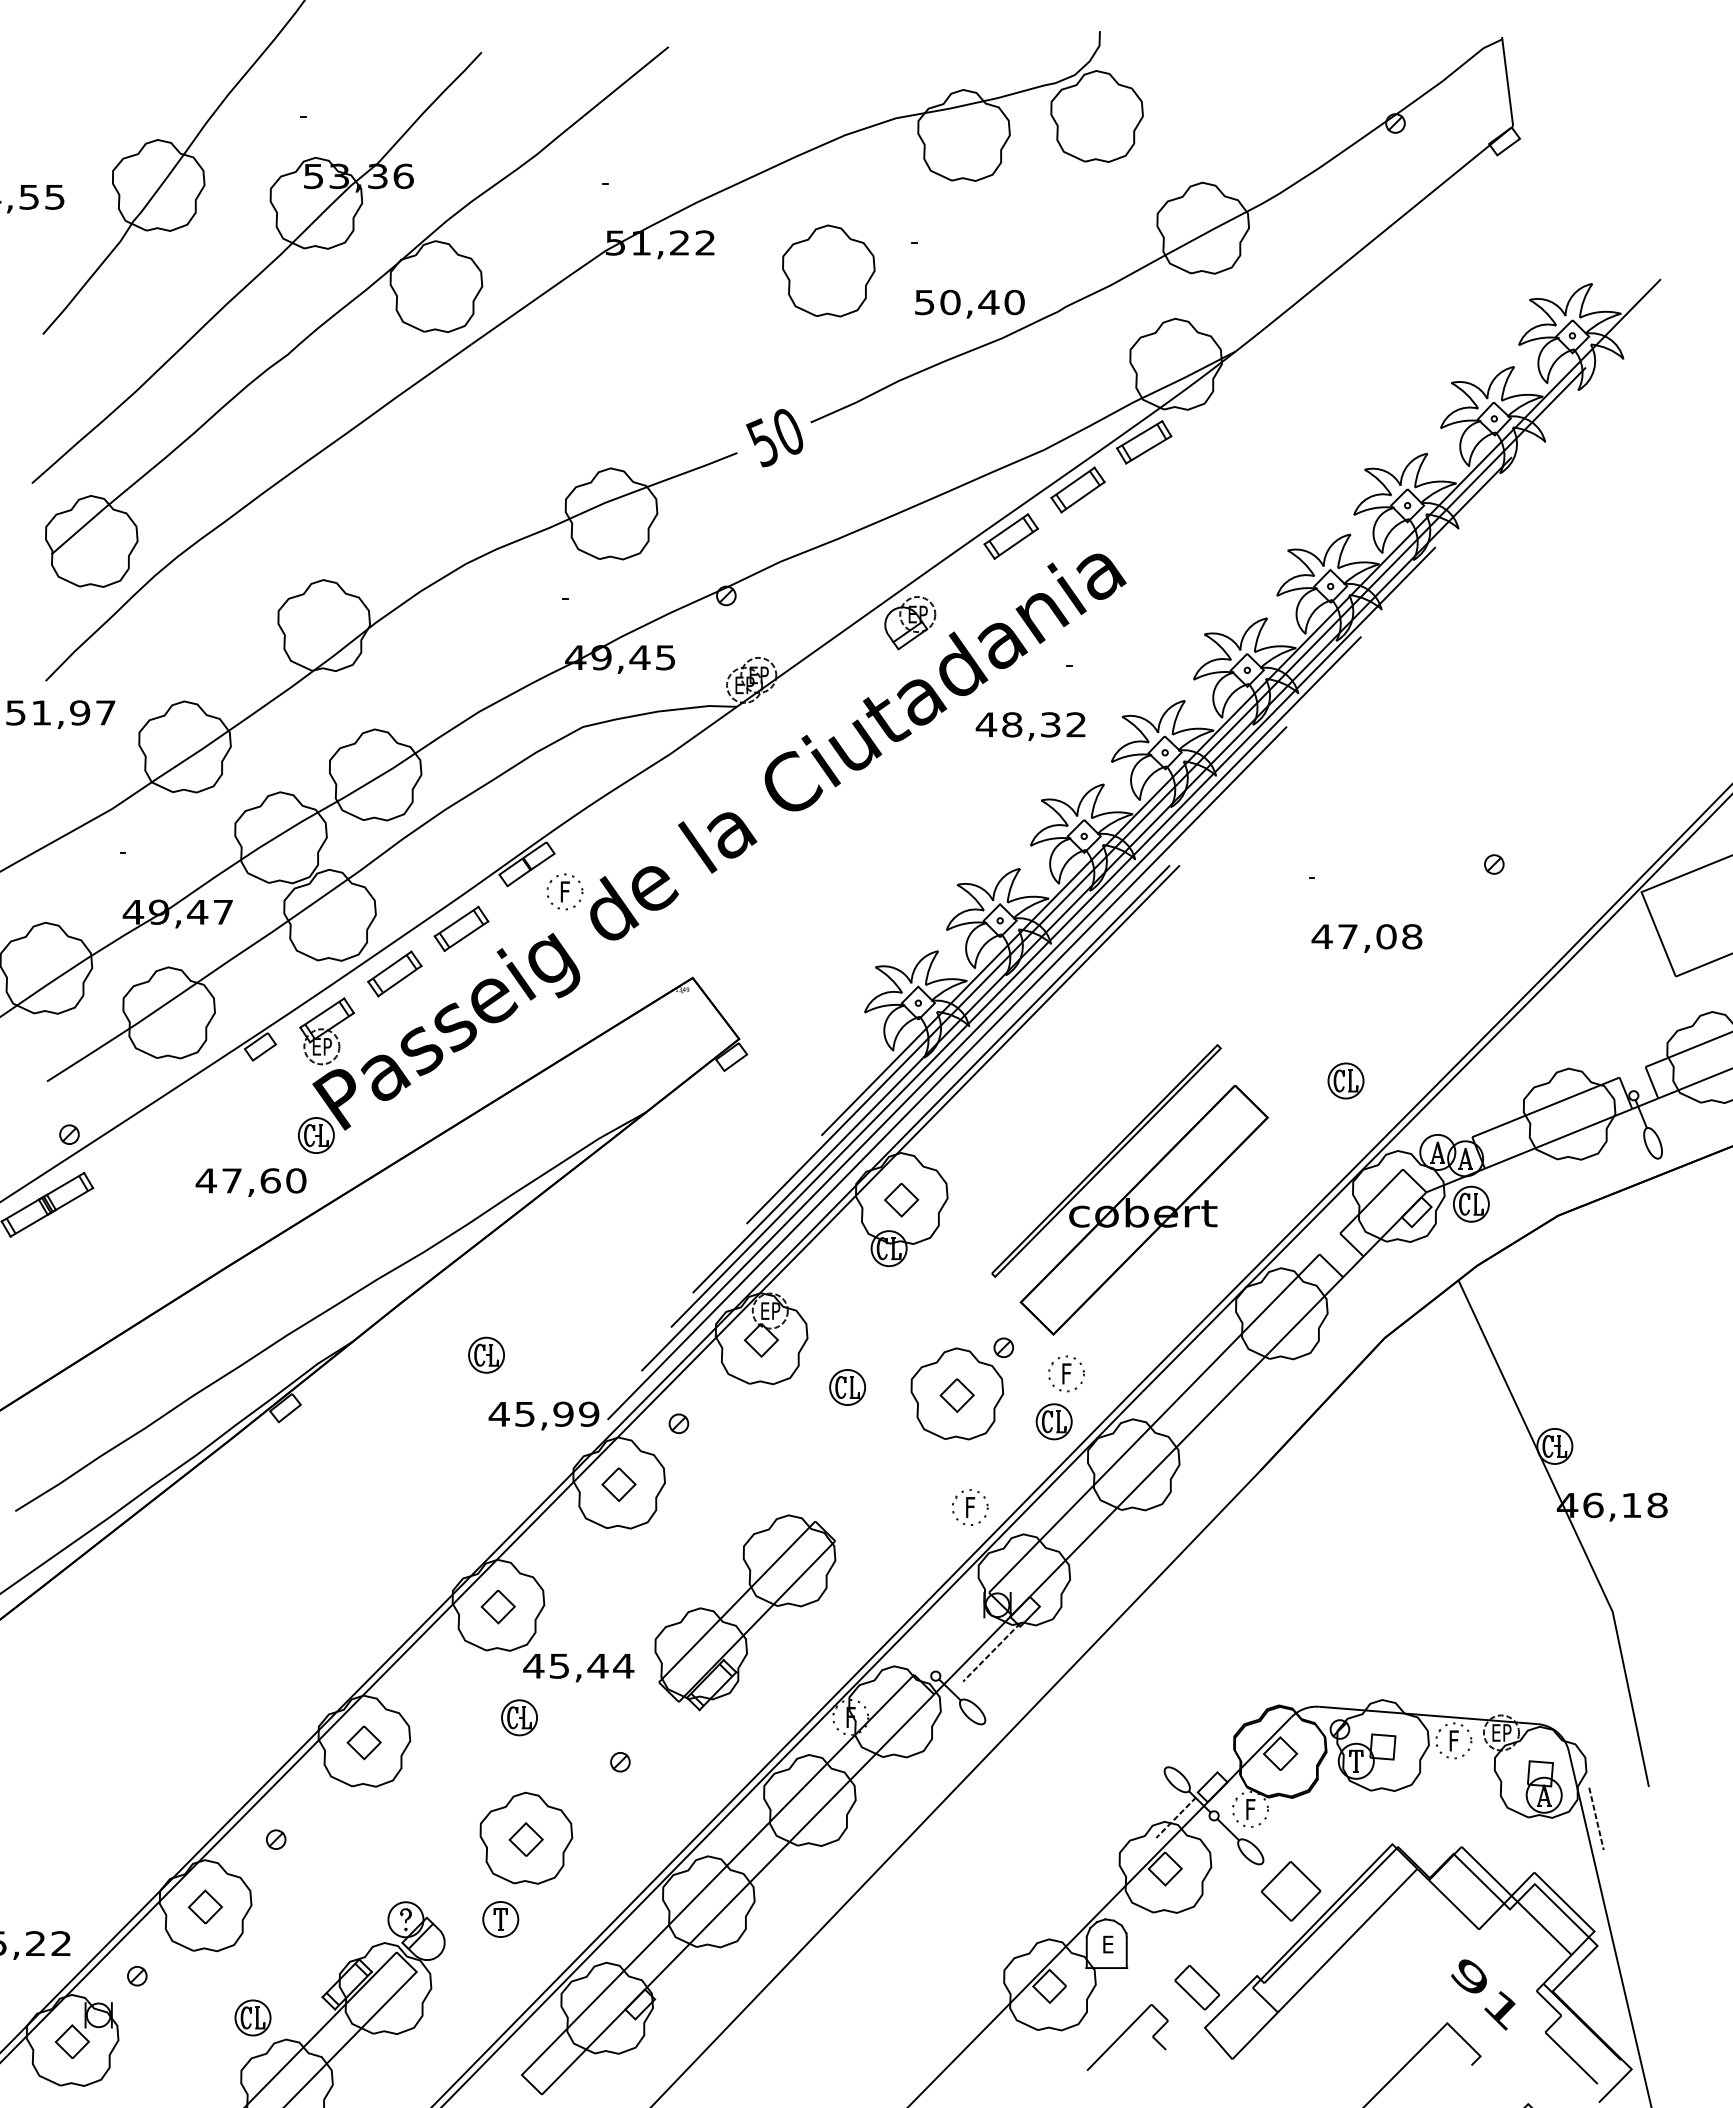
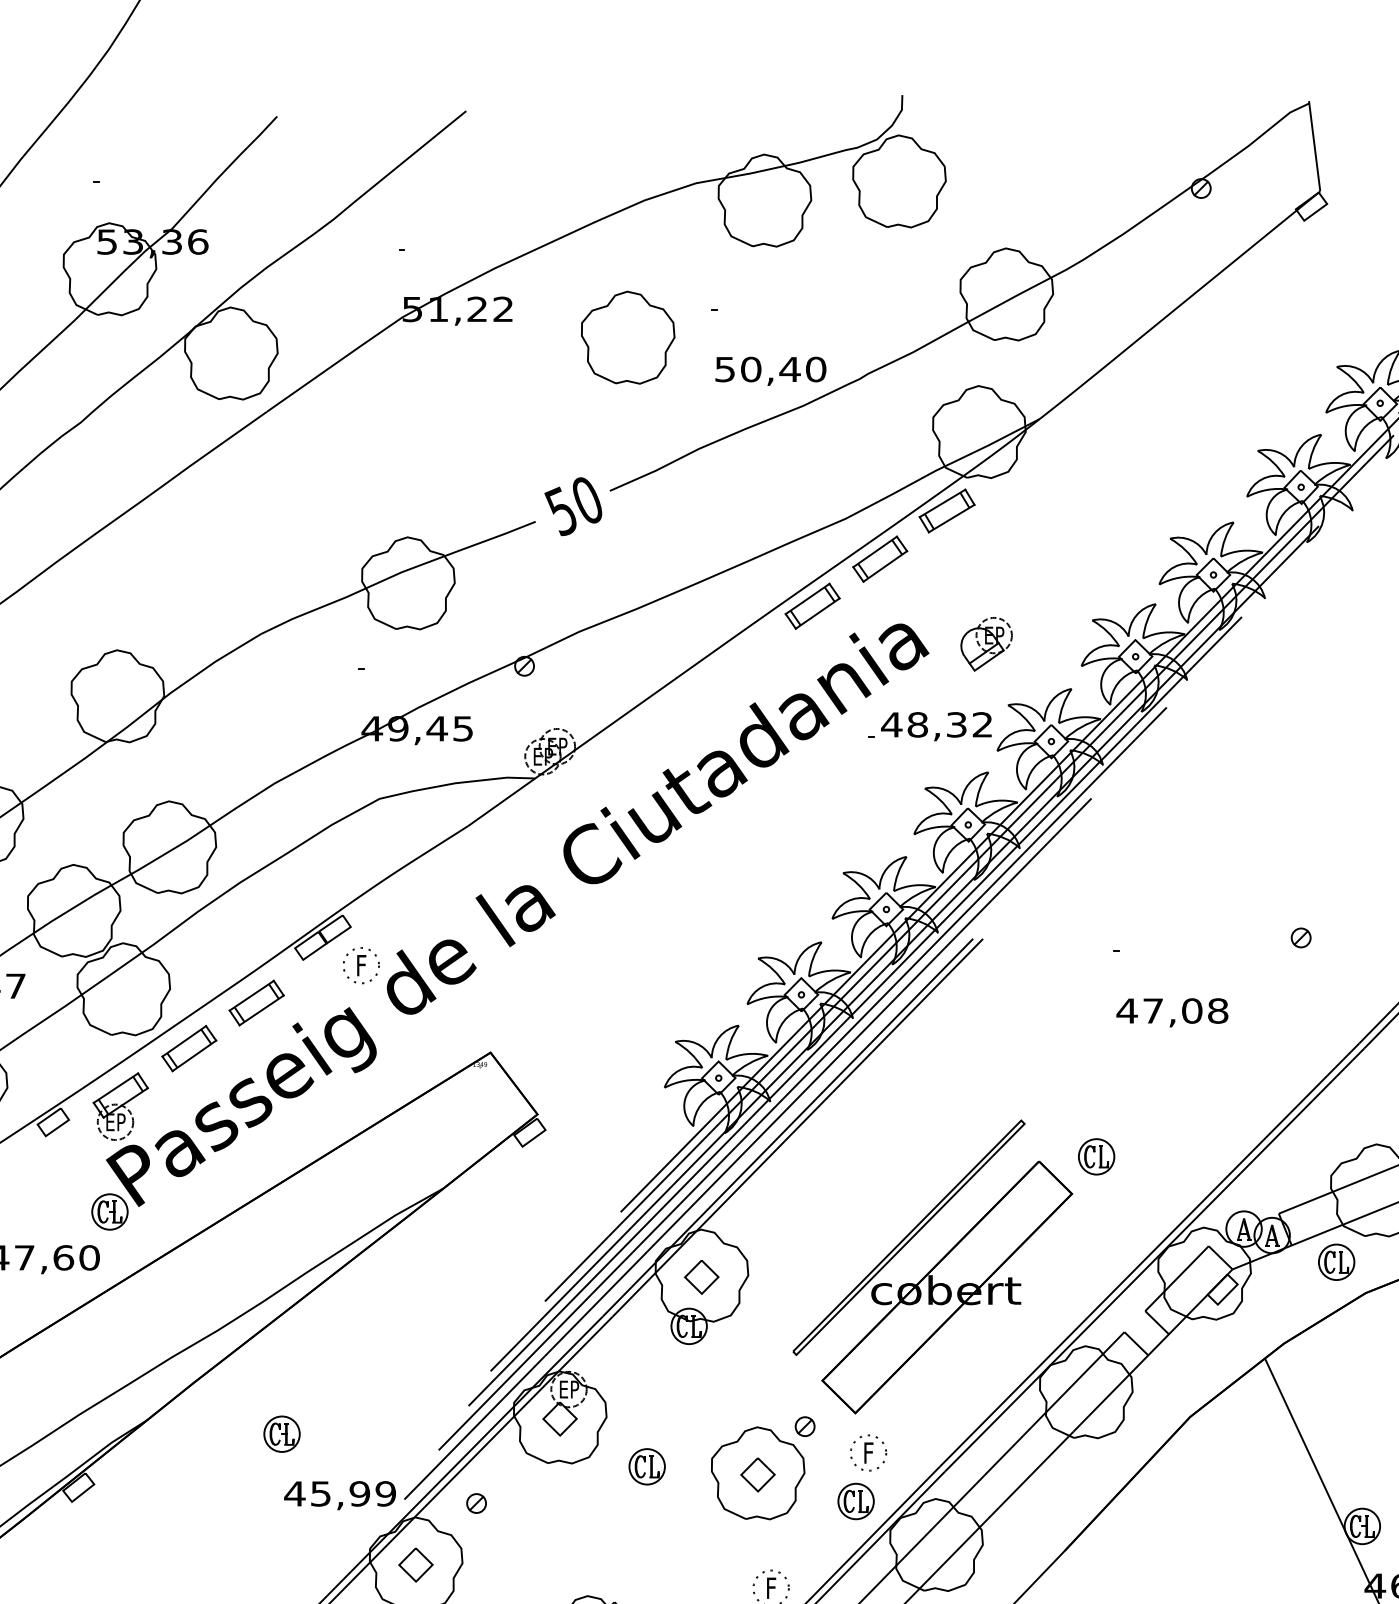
part: (910, 623) -> (986, 644), moved
text: (1030, 726) -> (936, 726), moved
part: (1345, 1080) -> (1096, 1156), moved
part: (1471, 1203) -> (1336, 1261), moved

